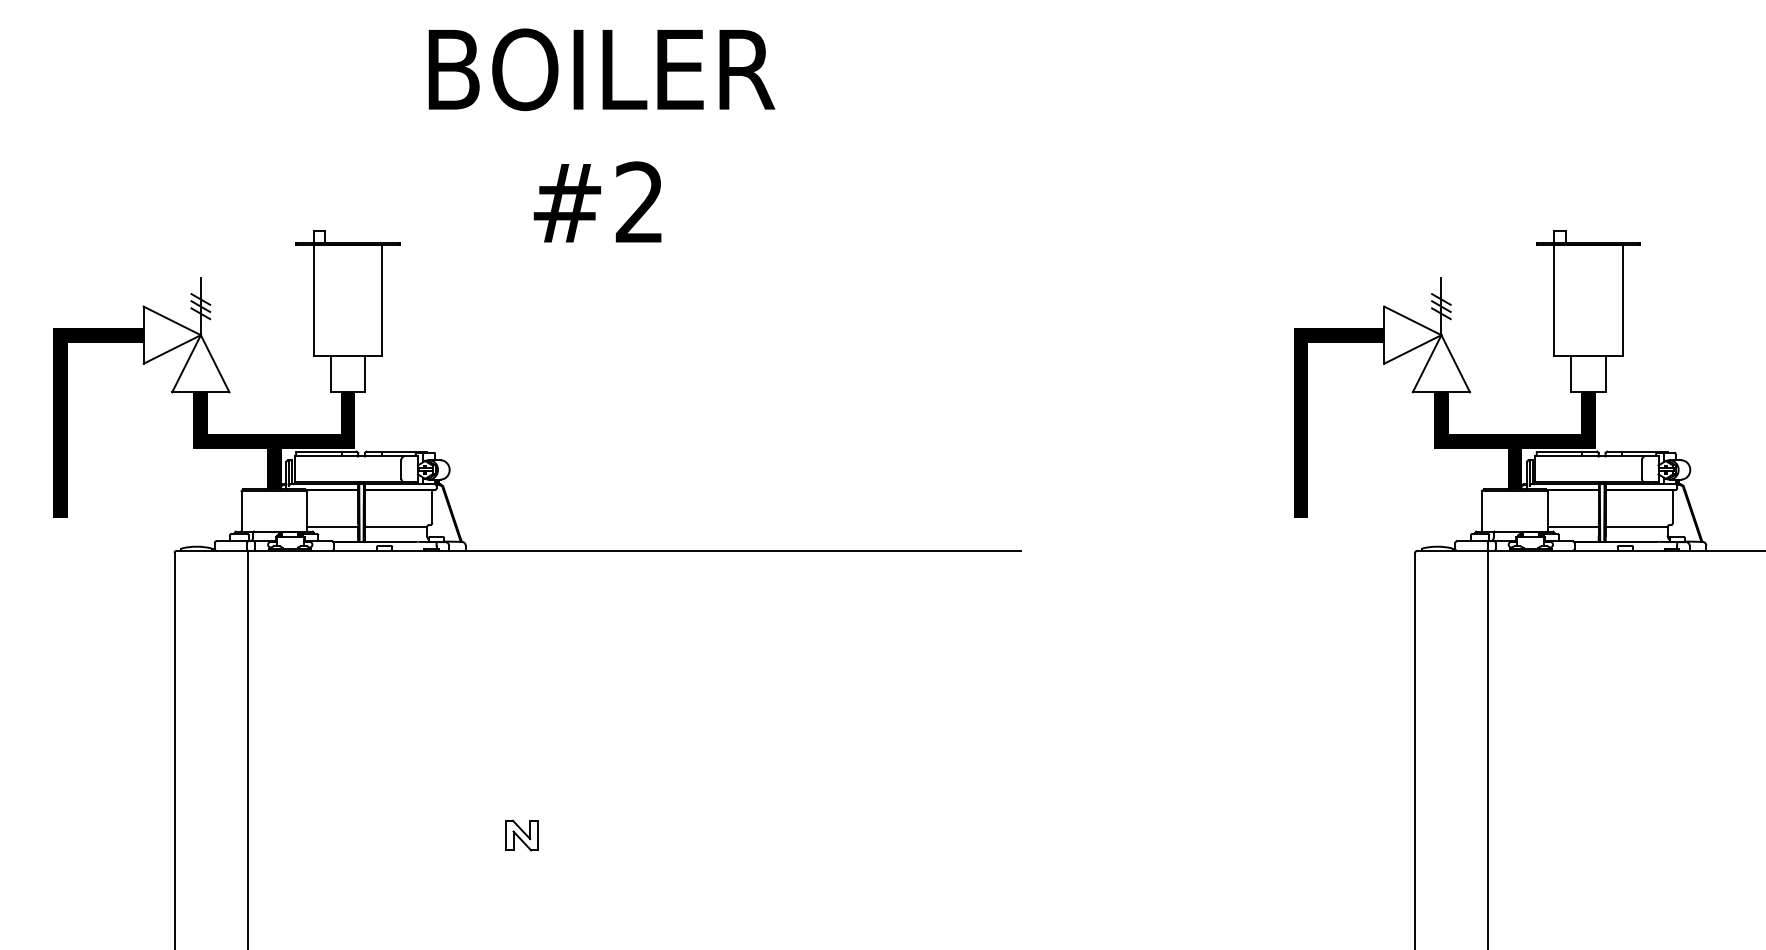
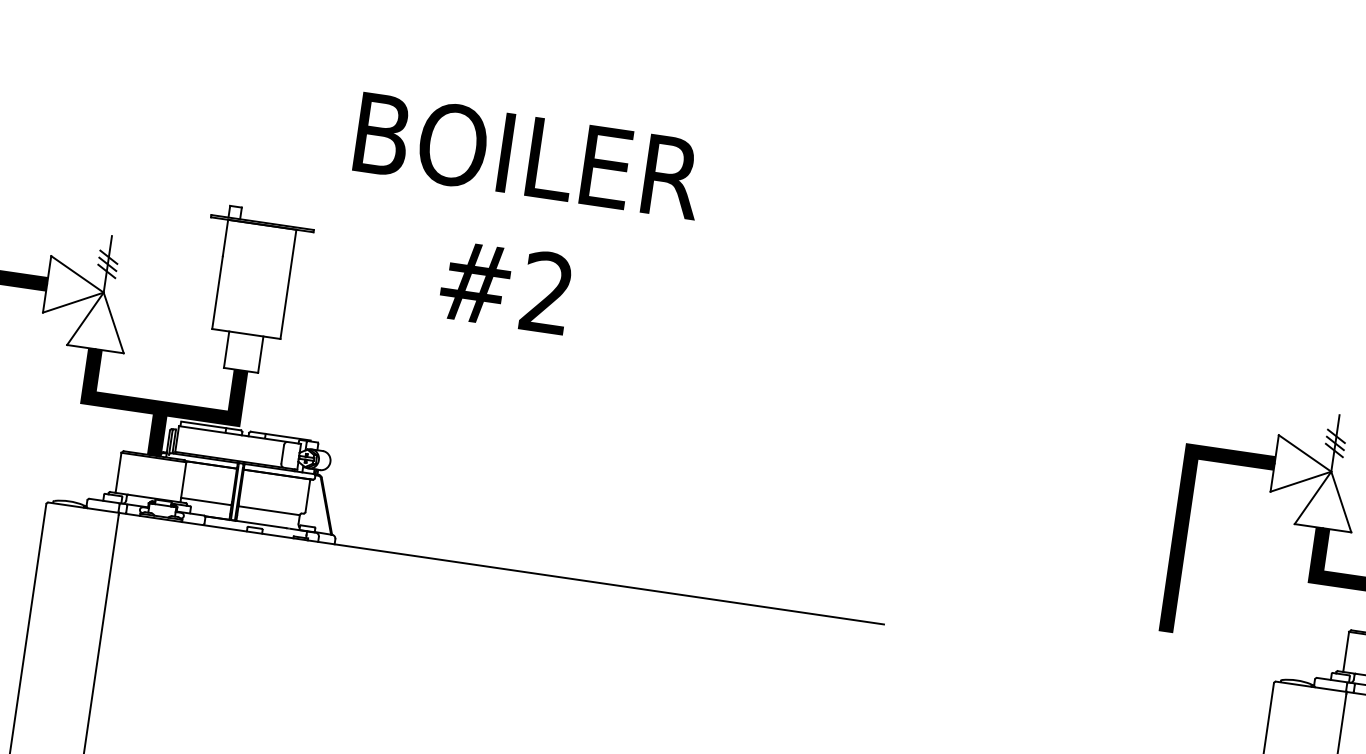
text: (601, 135) -> (519, 221), moved

